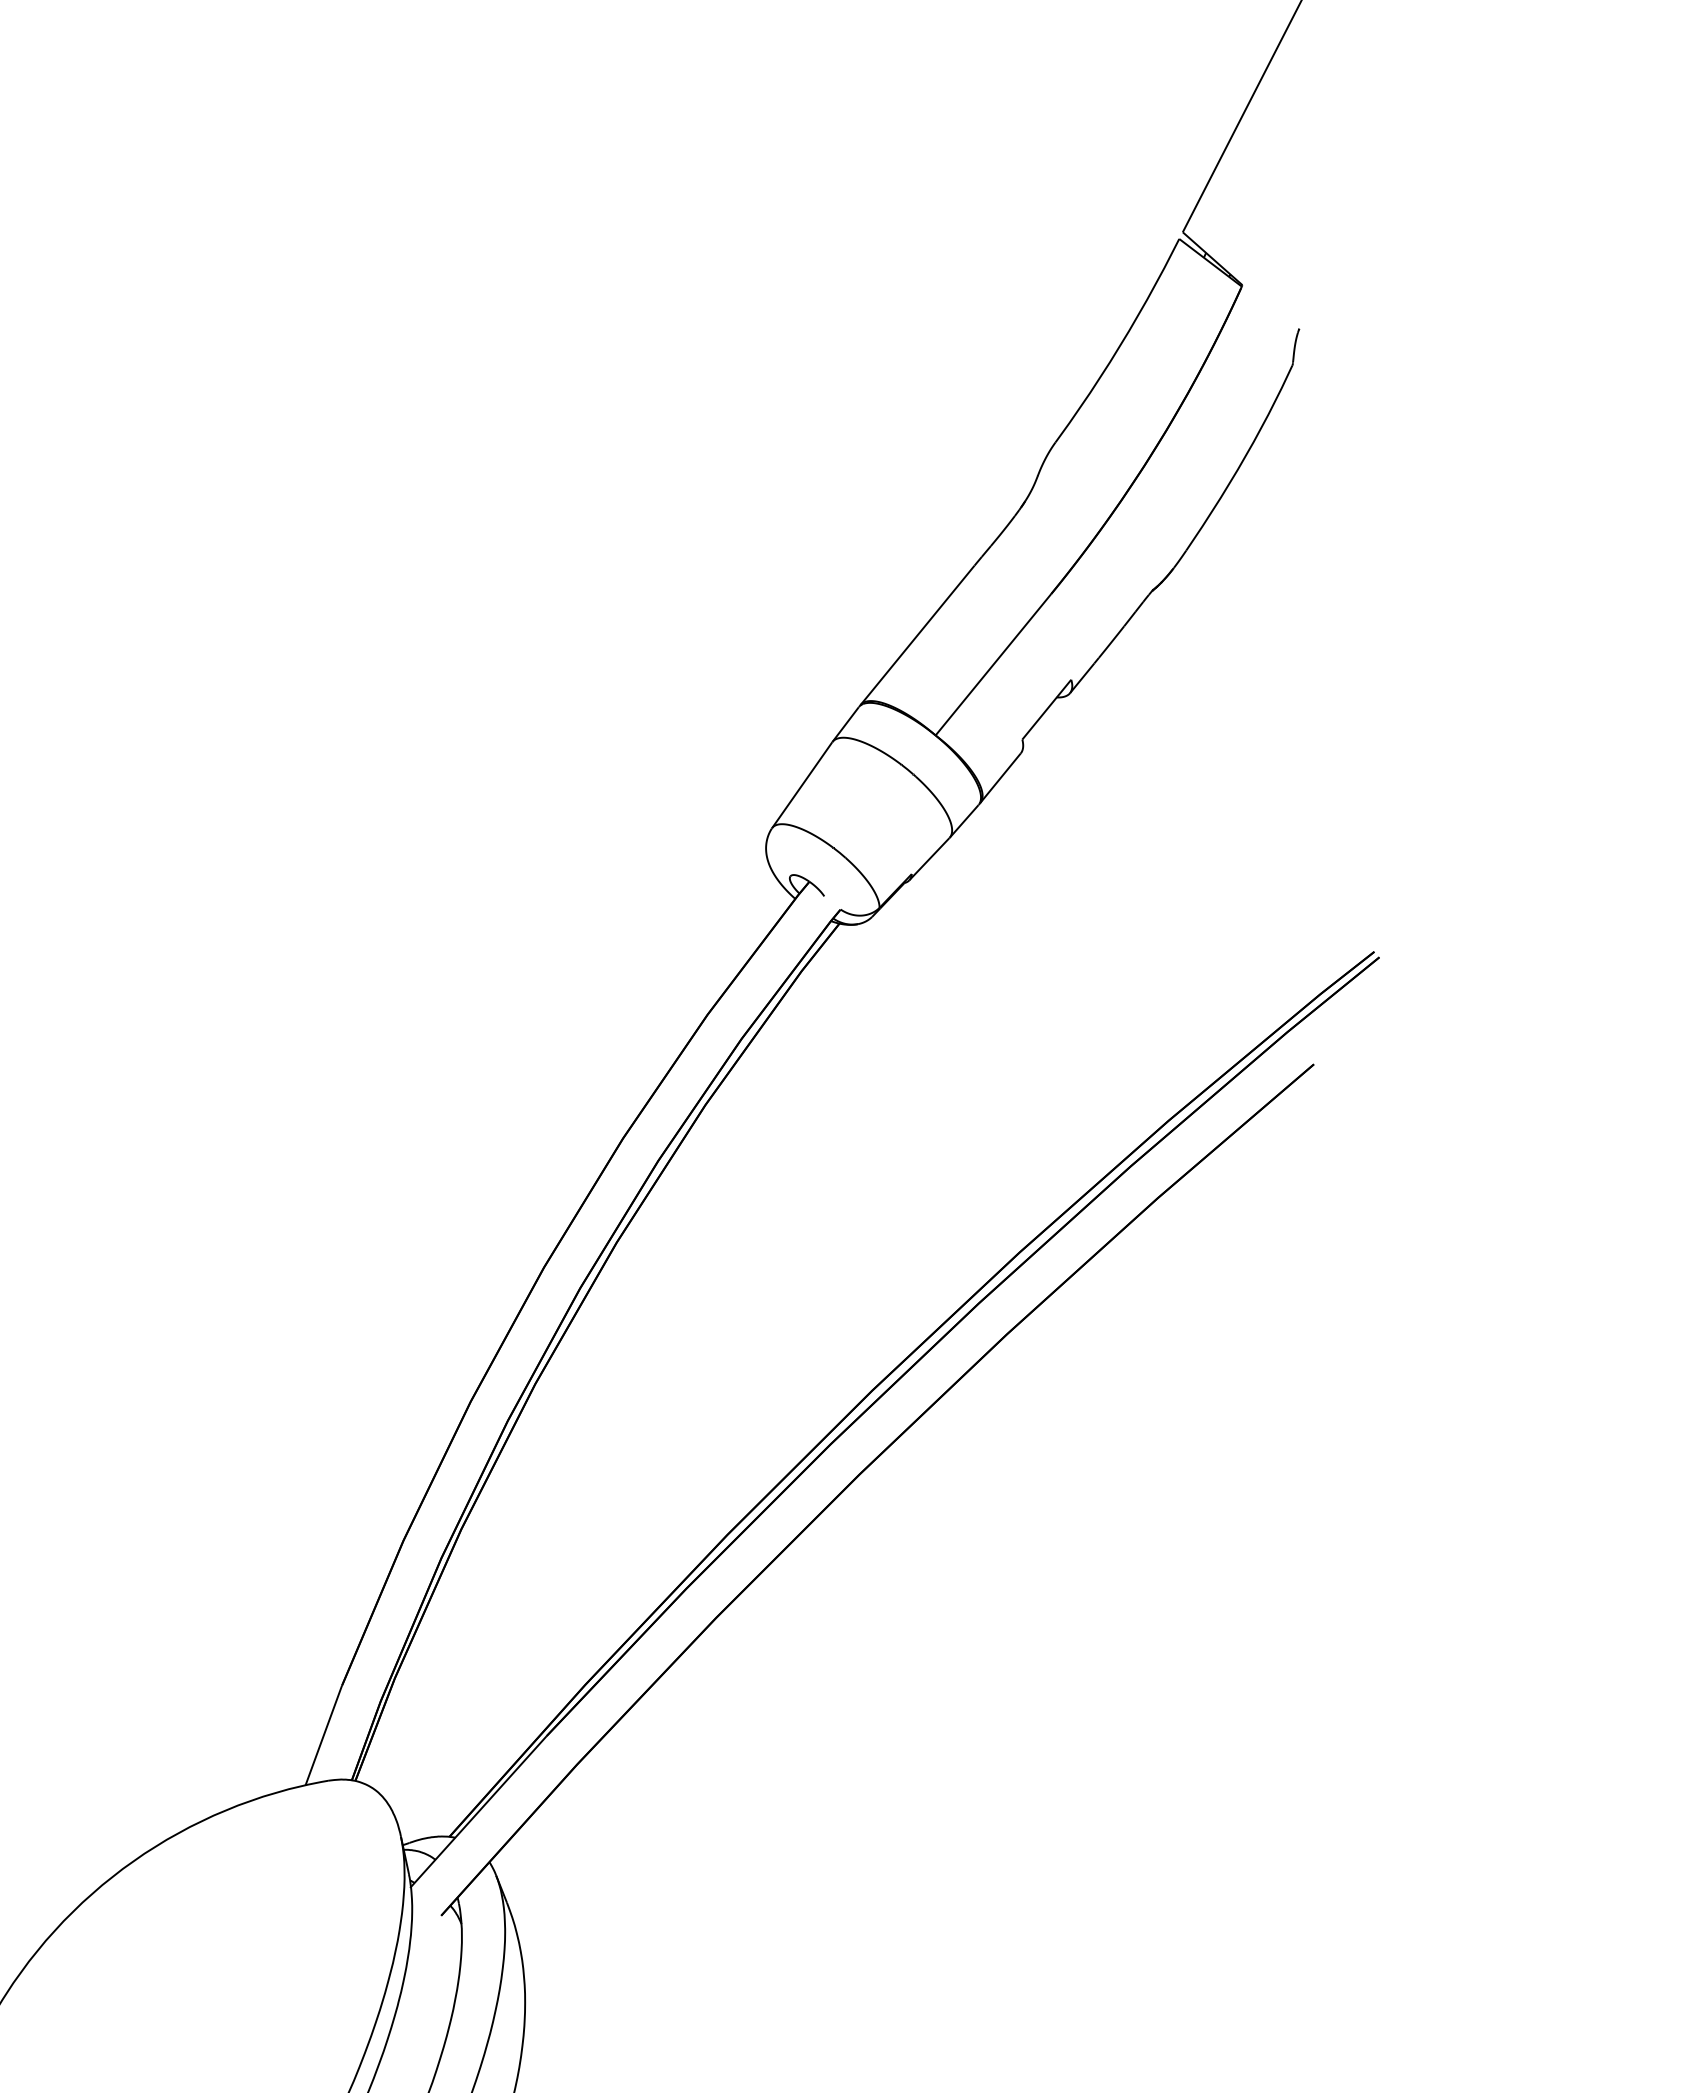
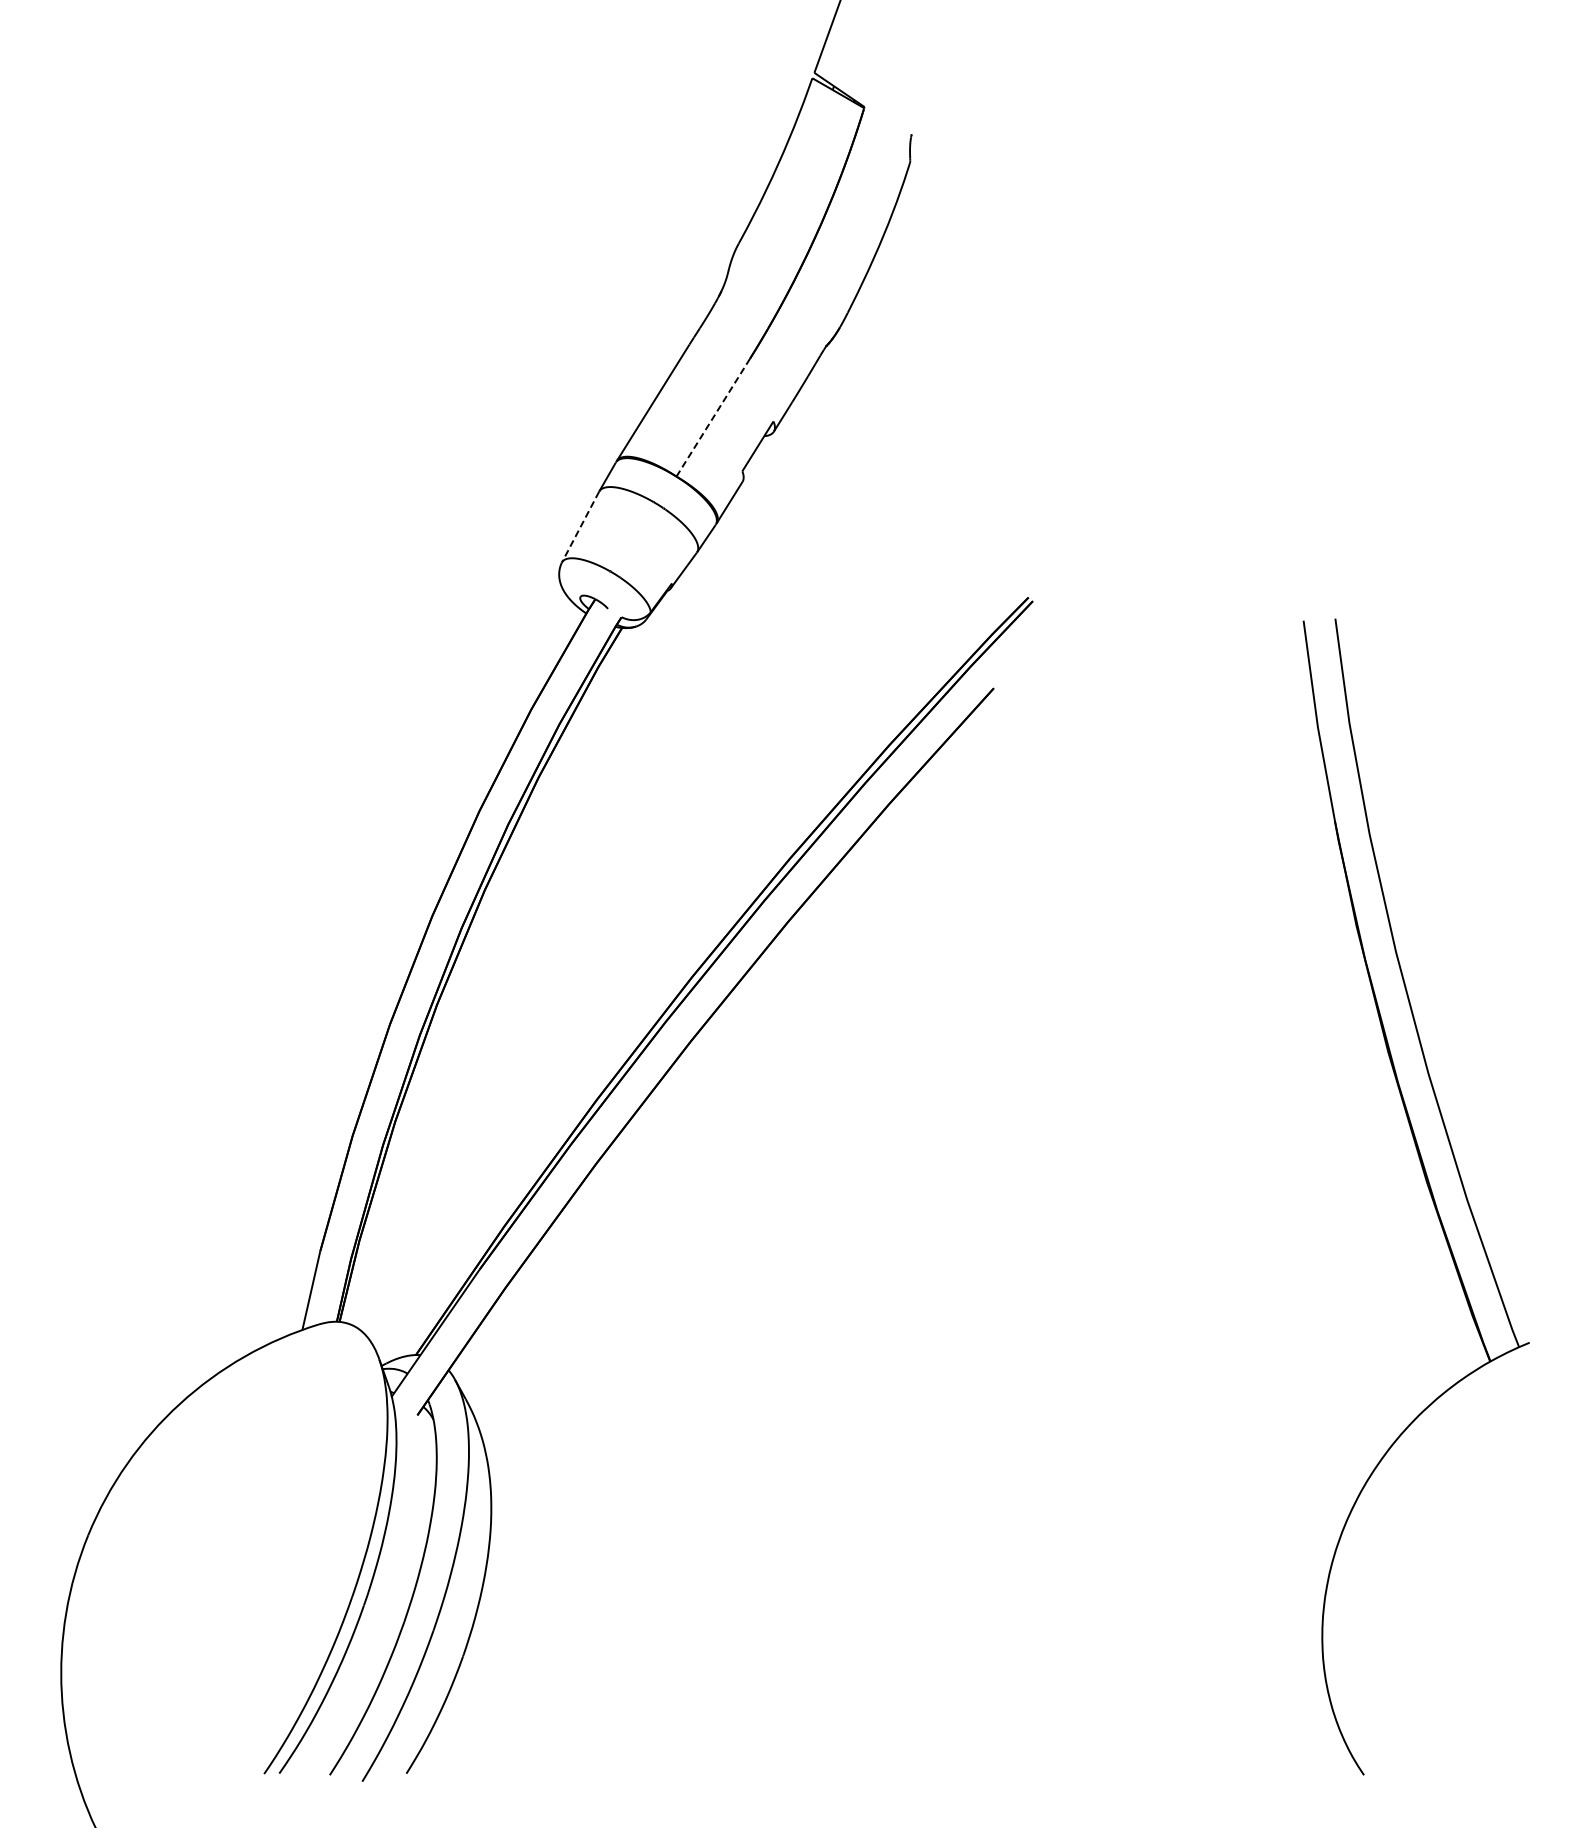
line: (993, 664) -> (713, 417), solid -> dashed
line: (802, 785) -> (580, 527), solid -> dashed

